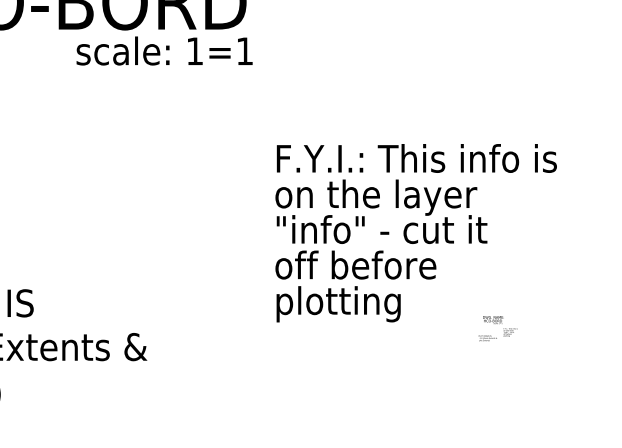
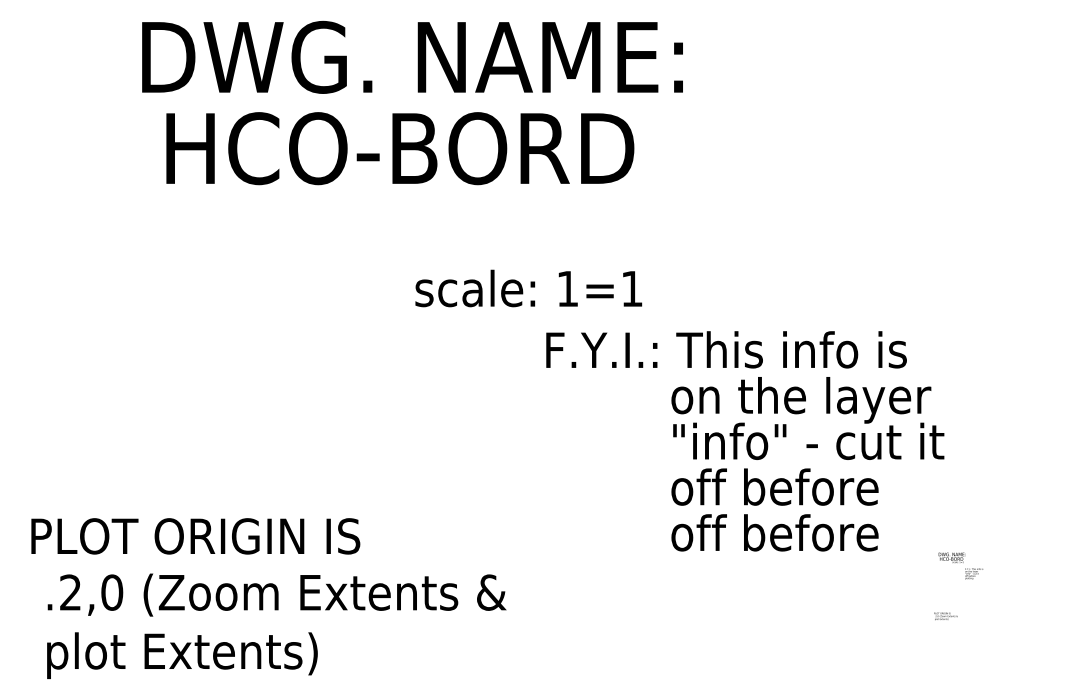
text: (164, 51) -> (528, 288), moved
text: (416, 158) -> (726, 349), moved
text: (355, 304) -> (774, 537), plotting -> off before
text: (487, 338) -> (945, 616), moved

